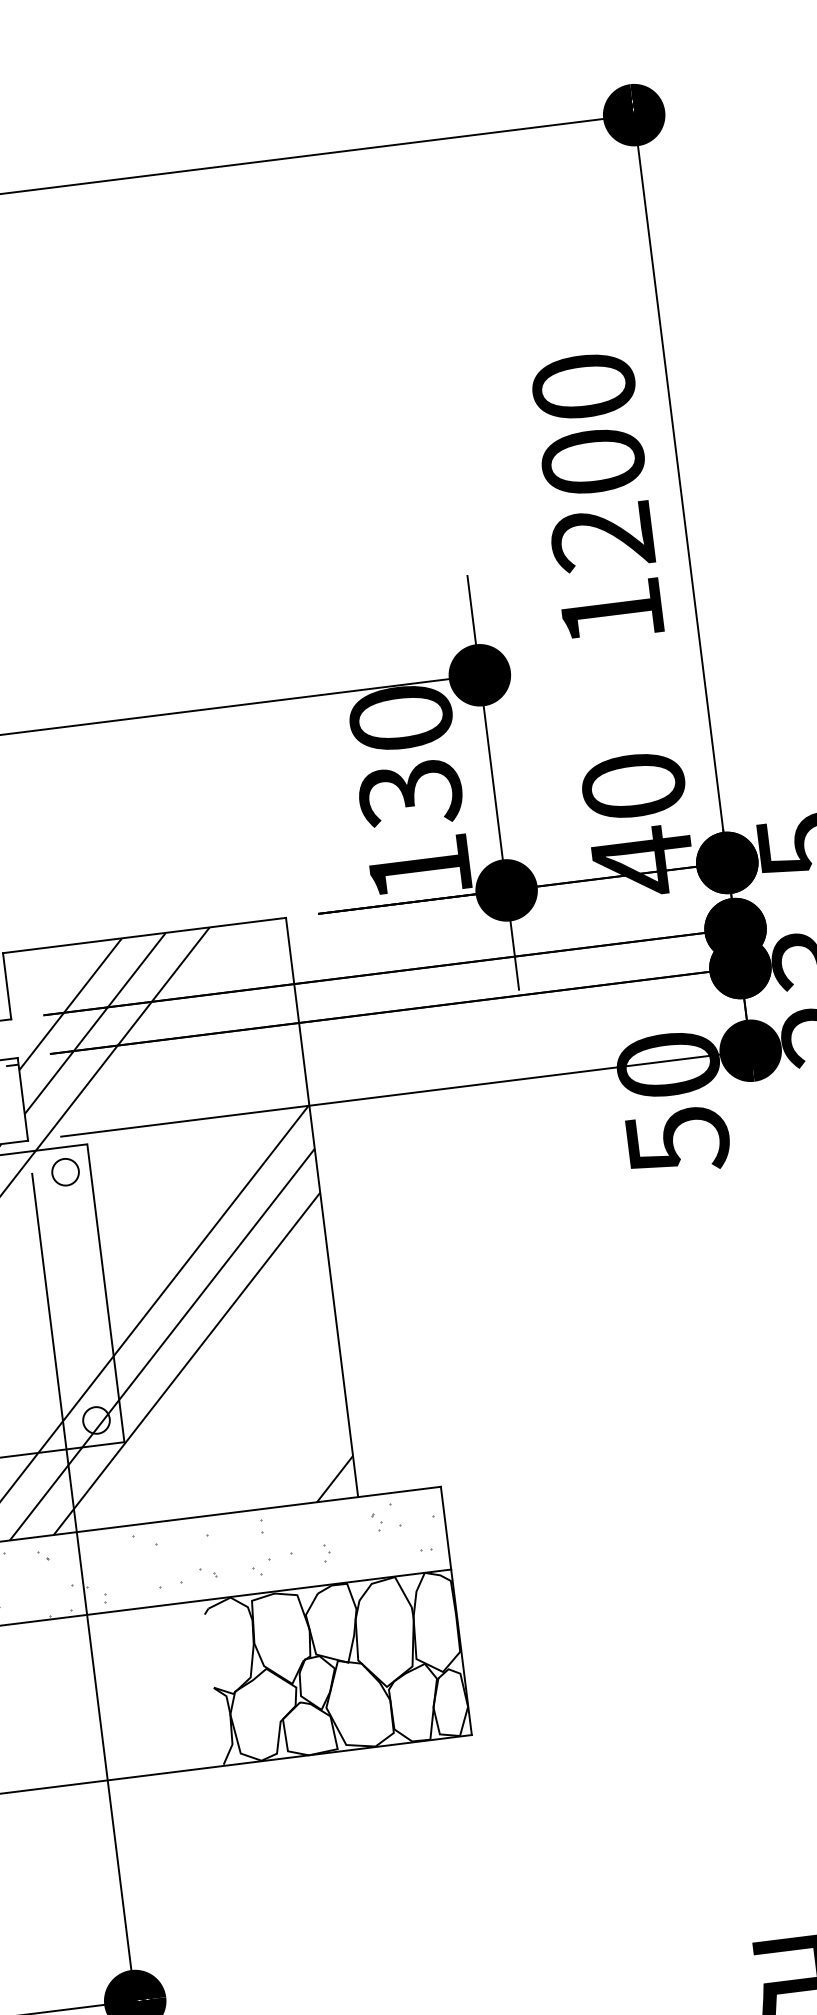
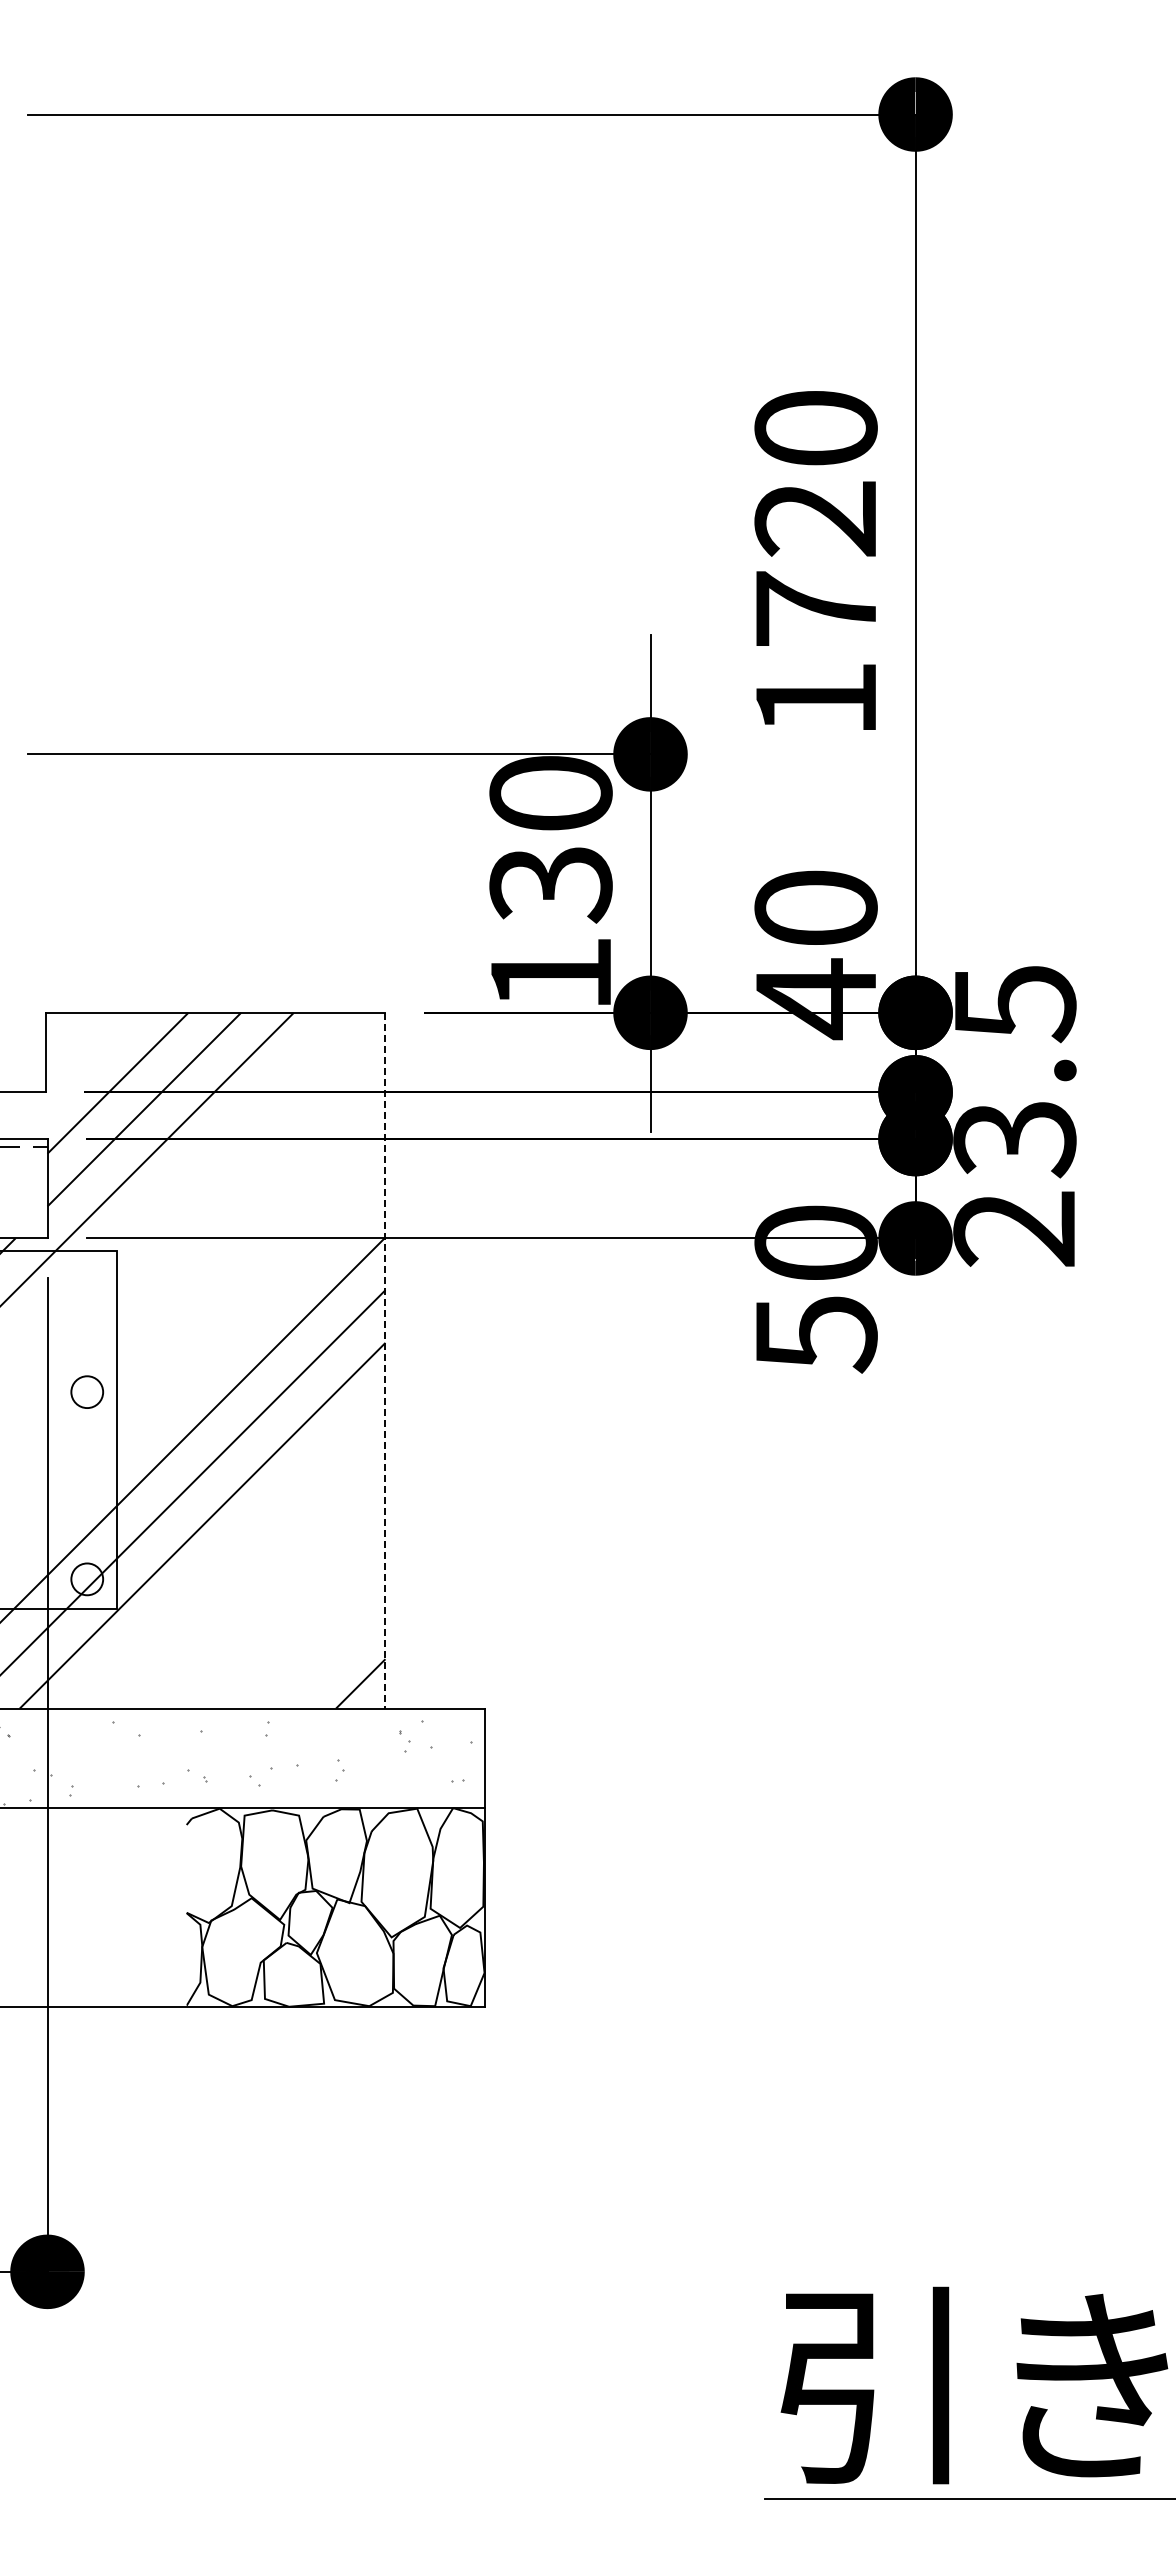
text: (597, 500) -> (815, 564), 1200 -> 1720
circle: (64, 1171) -> (86, 1391), moved
line: (322, 1207) -> (385, 1360), solid -> dashed

